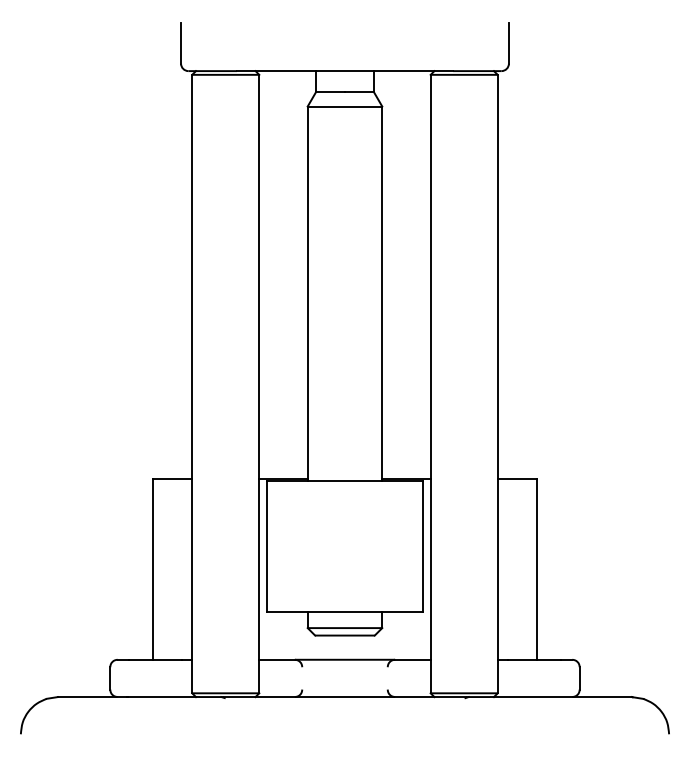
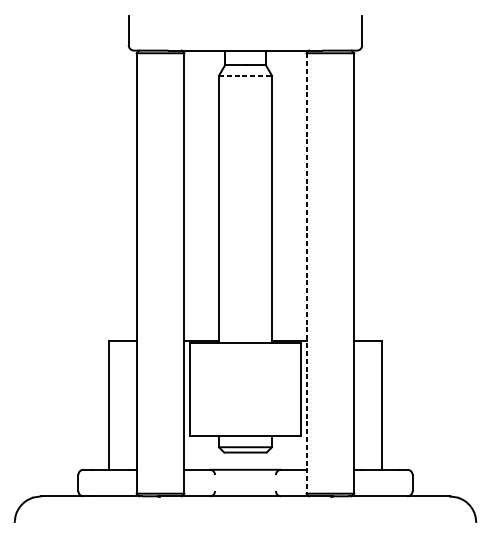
line: (345, 106) -> (245, 75), solid -> dashed
line: (430, 384) -> (306, 273), solid -> dashed

